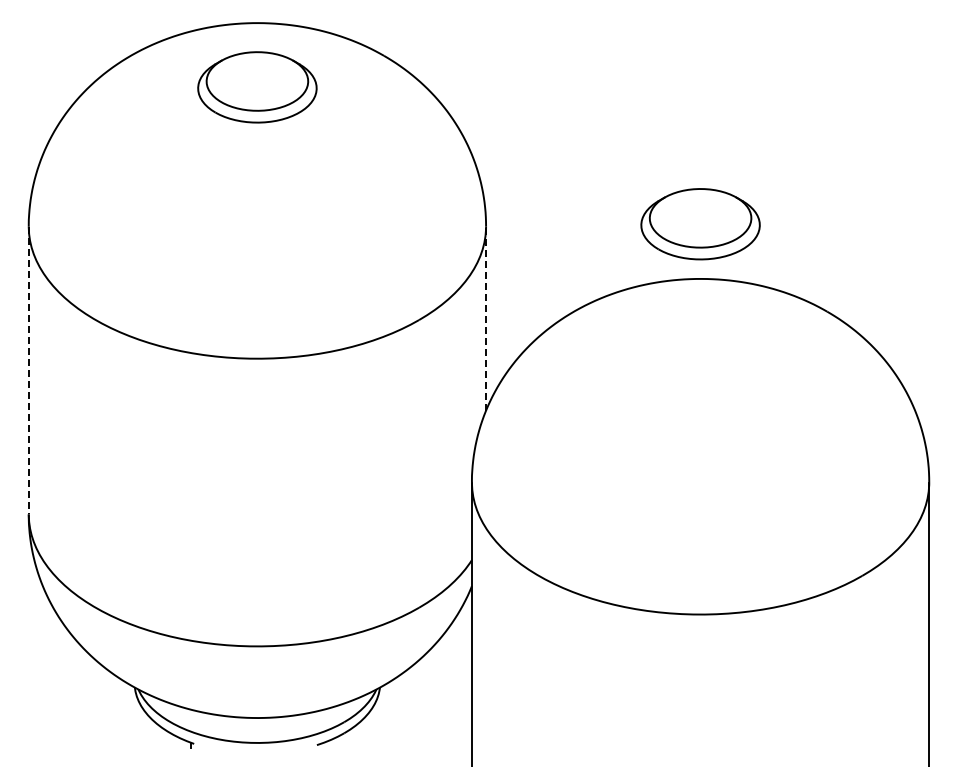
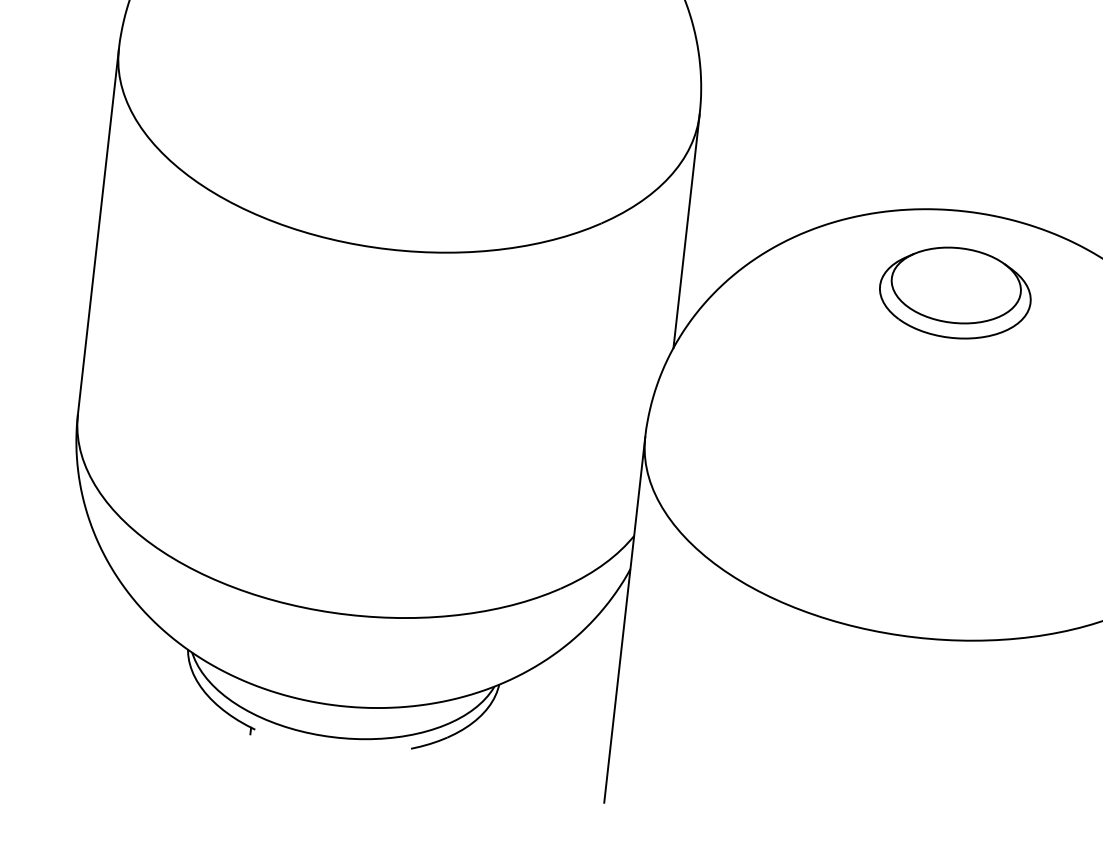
part: (700, 224) -> (955, 293), moved
line: (486, 318) -> (687, 231), dashed -> solid
line: (28, 370) -> (98, 231), dashed -> solid

